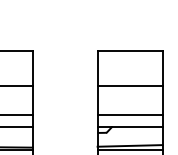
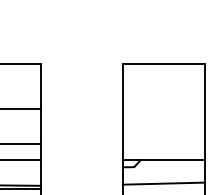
line: (129, 86) -> (163, 108), removed
line: (129, 114) -> (163, 144), removed
line: (129, 149) -> (163, 188), removed

